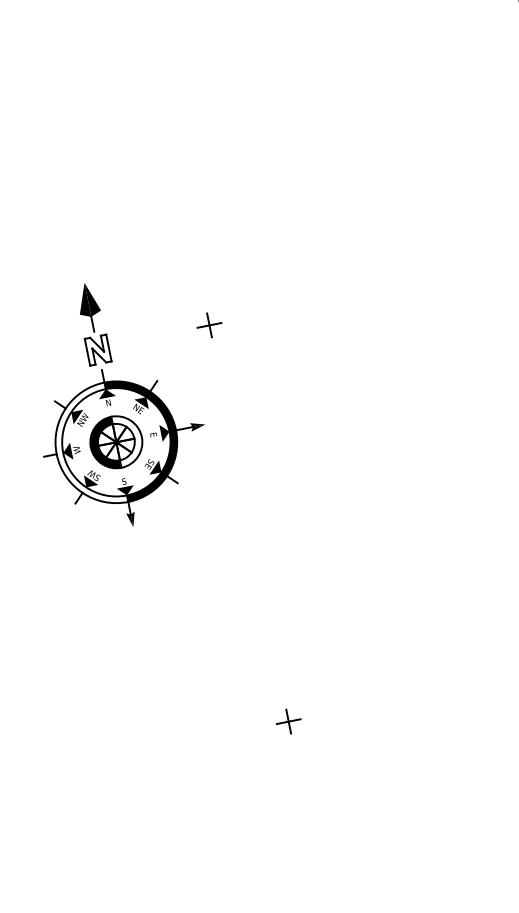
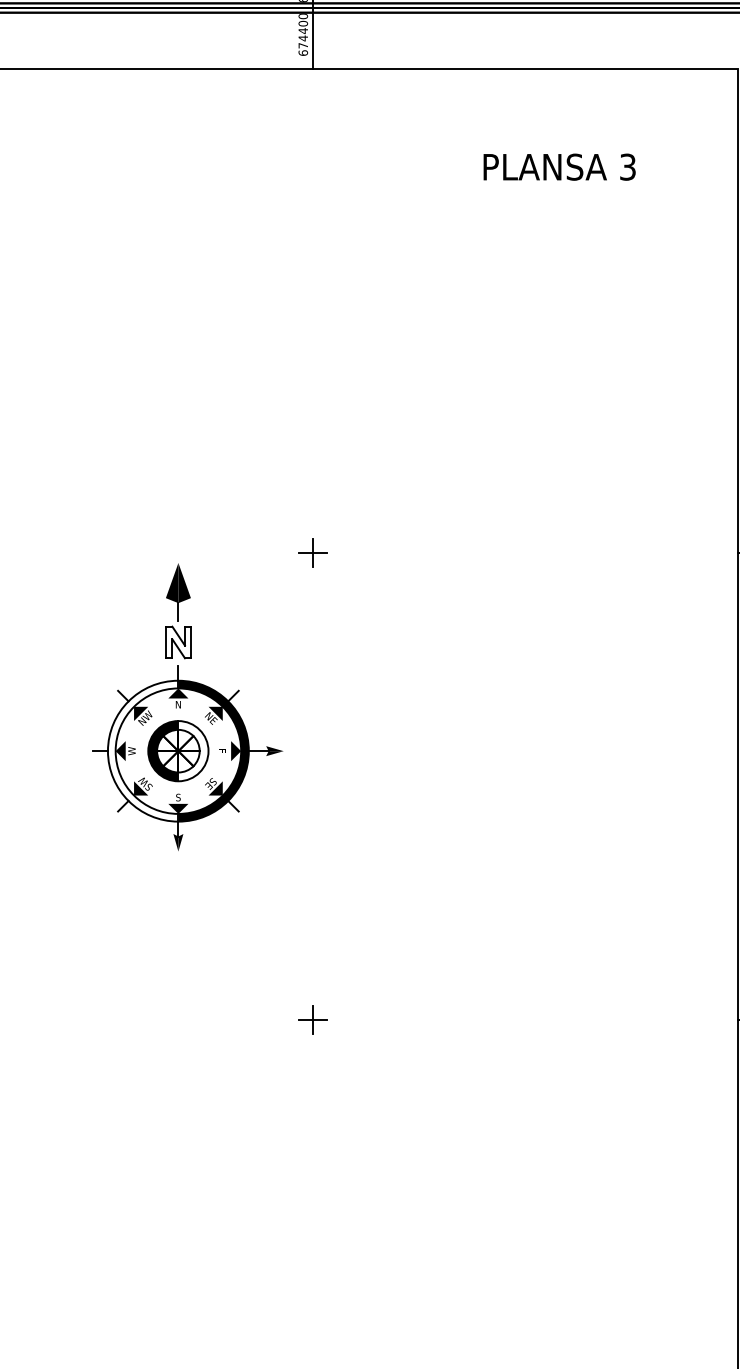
part: (116, 402) -> (187, 706), moved

